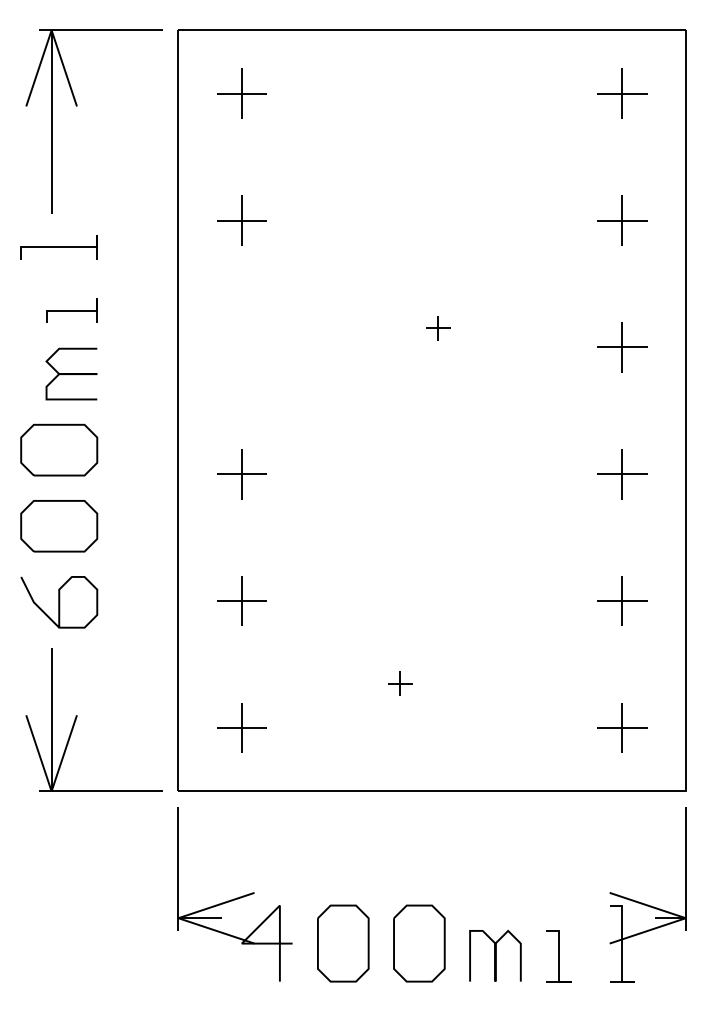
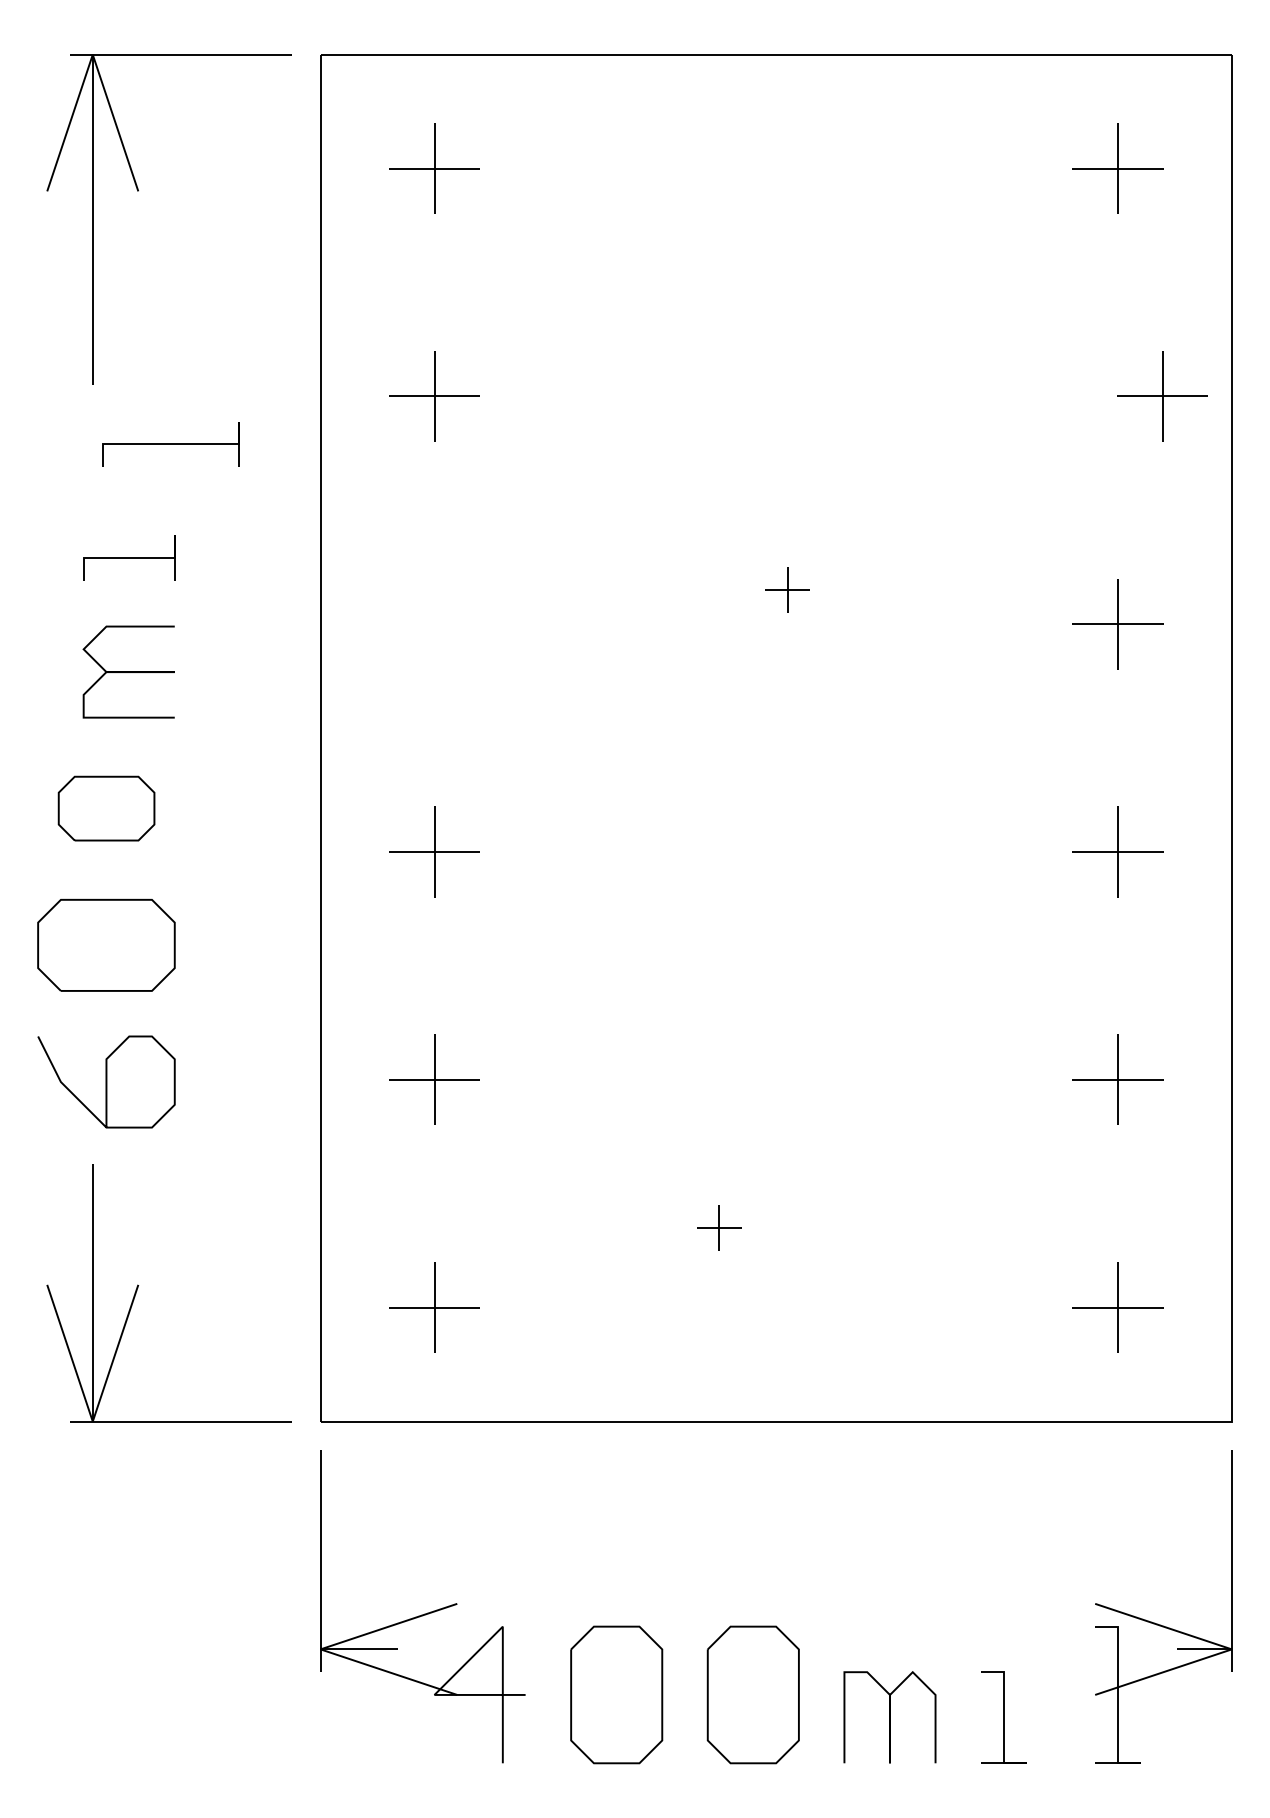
part: (622, 220) -> (1163, 396), moved
line: (58, 247) -> (169, 444), moved
part: (59, 449) -> (106, 807), size x0.7

